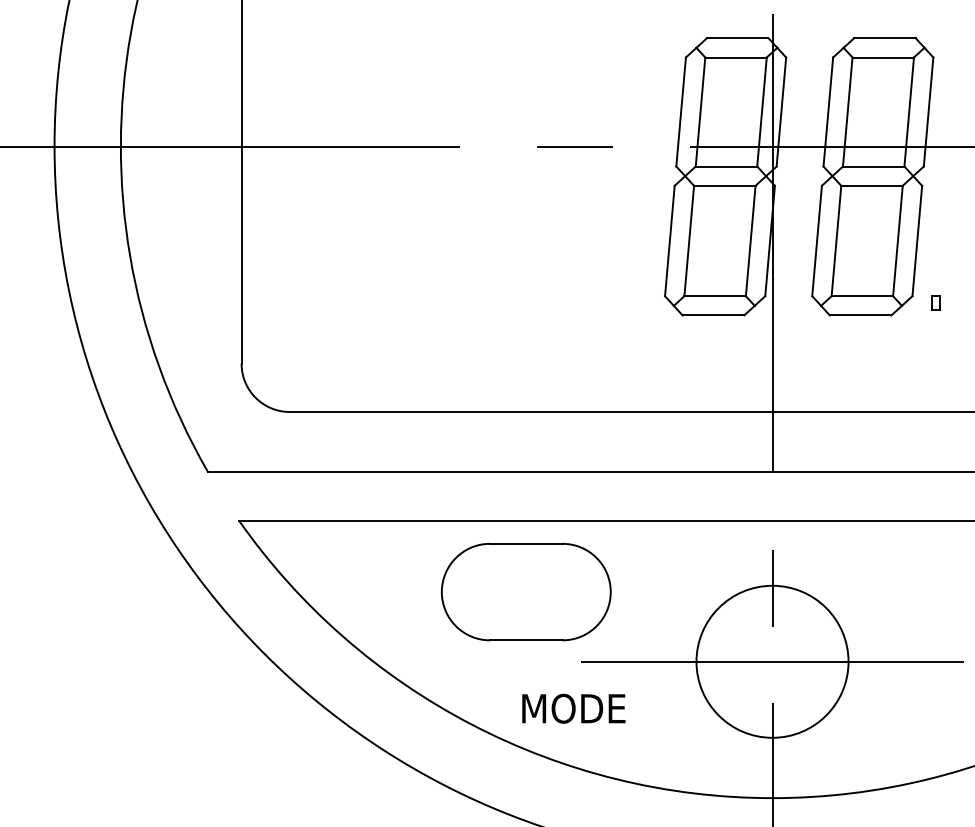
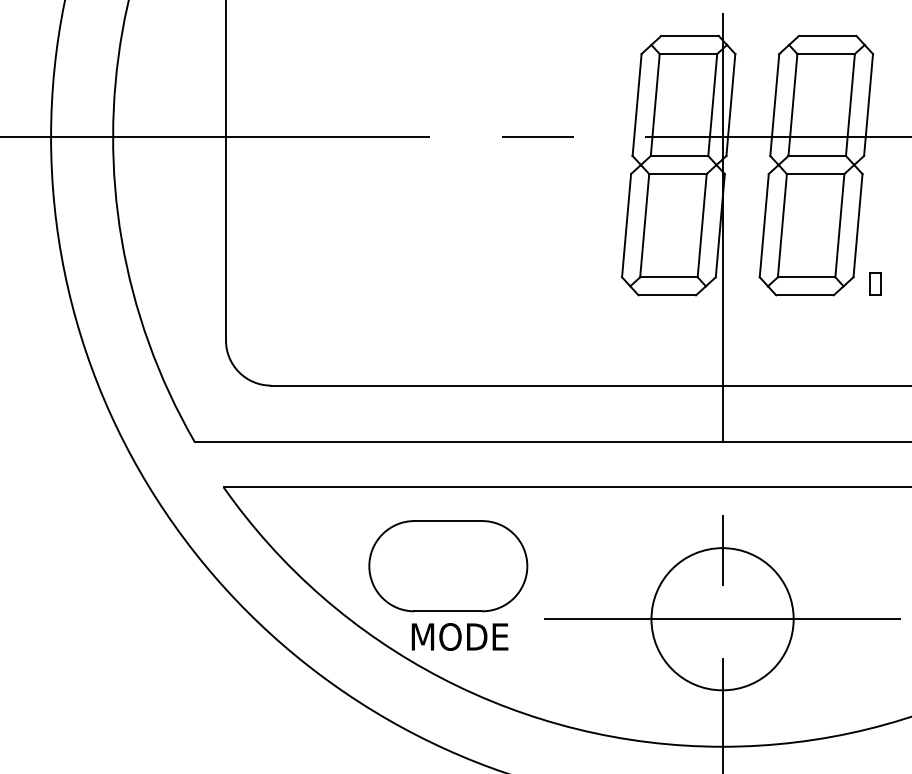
part: (935, 302) -> (875, 283), size x1.67
part: (526, 591) -> (448, 565), moved
text: (573, 708) -> (459, 636), moved

